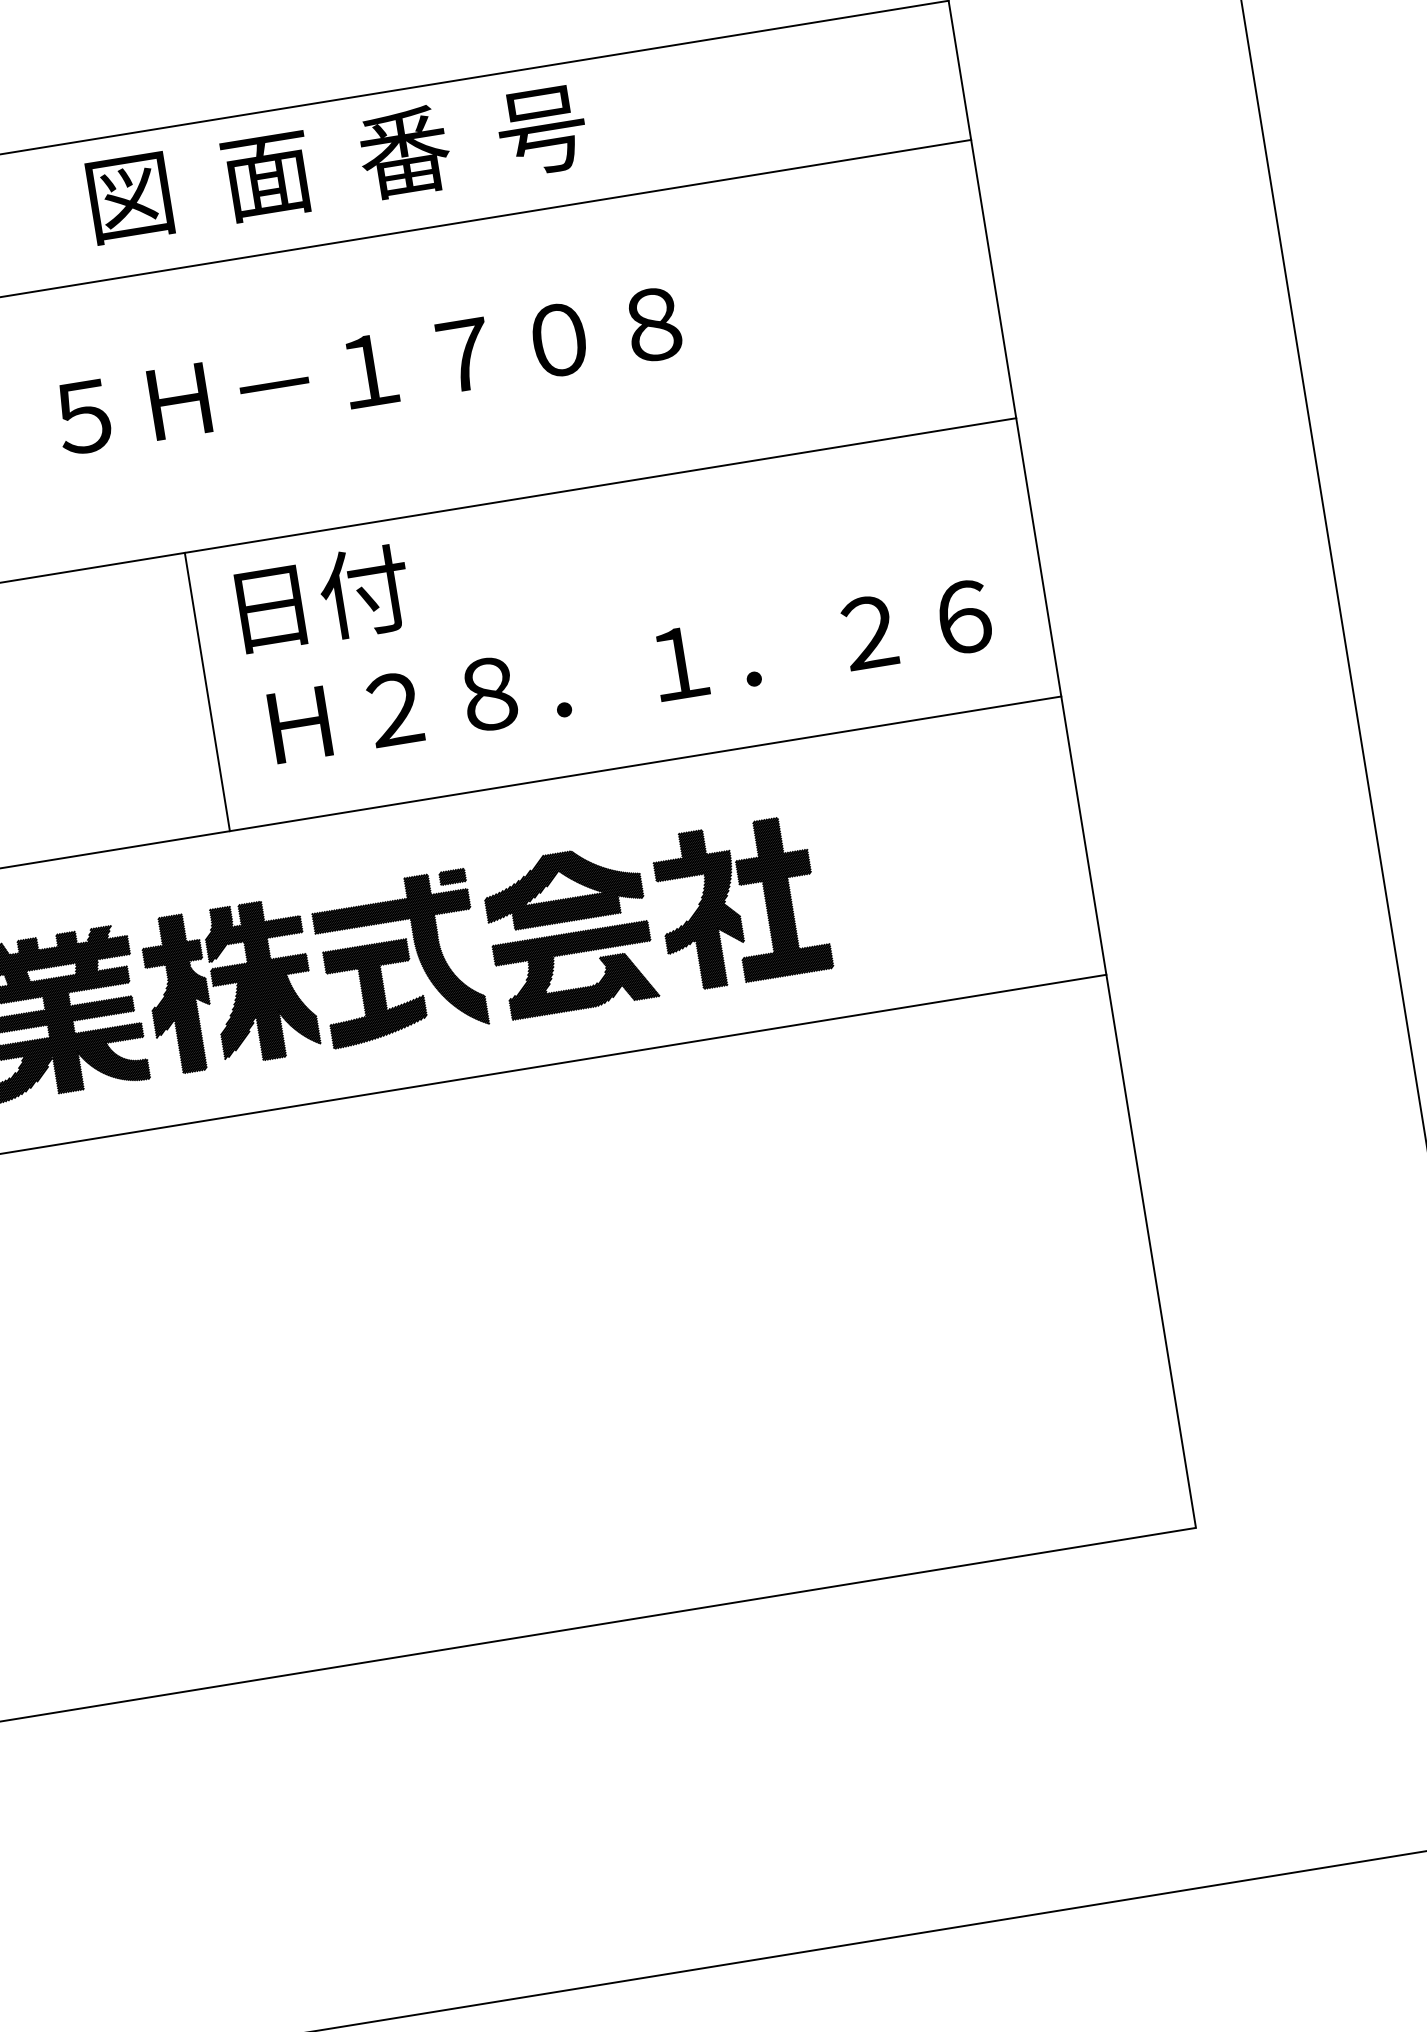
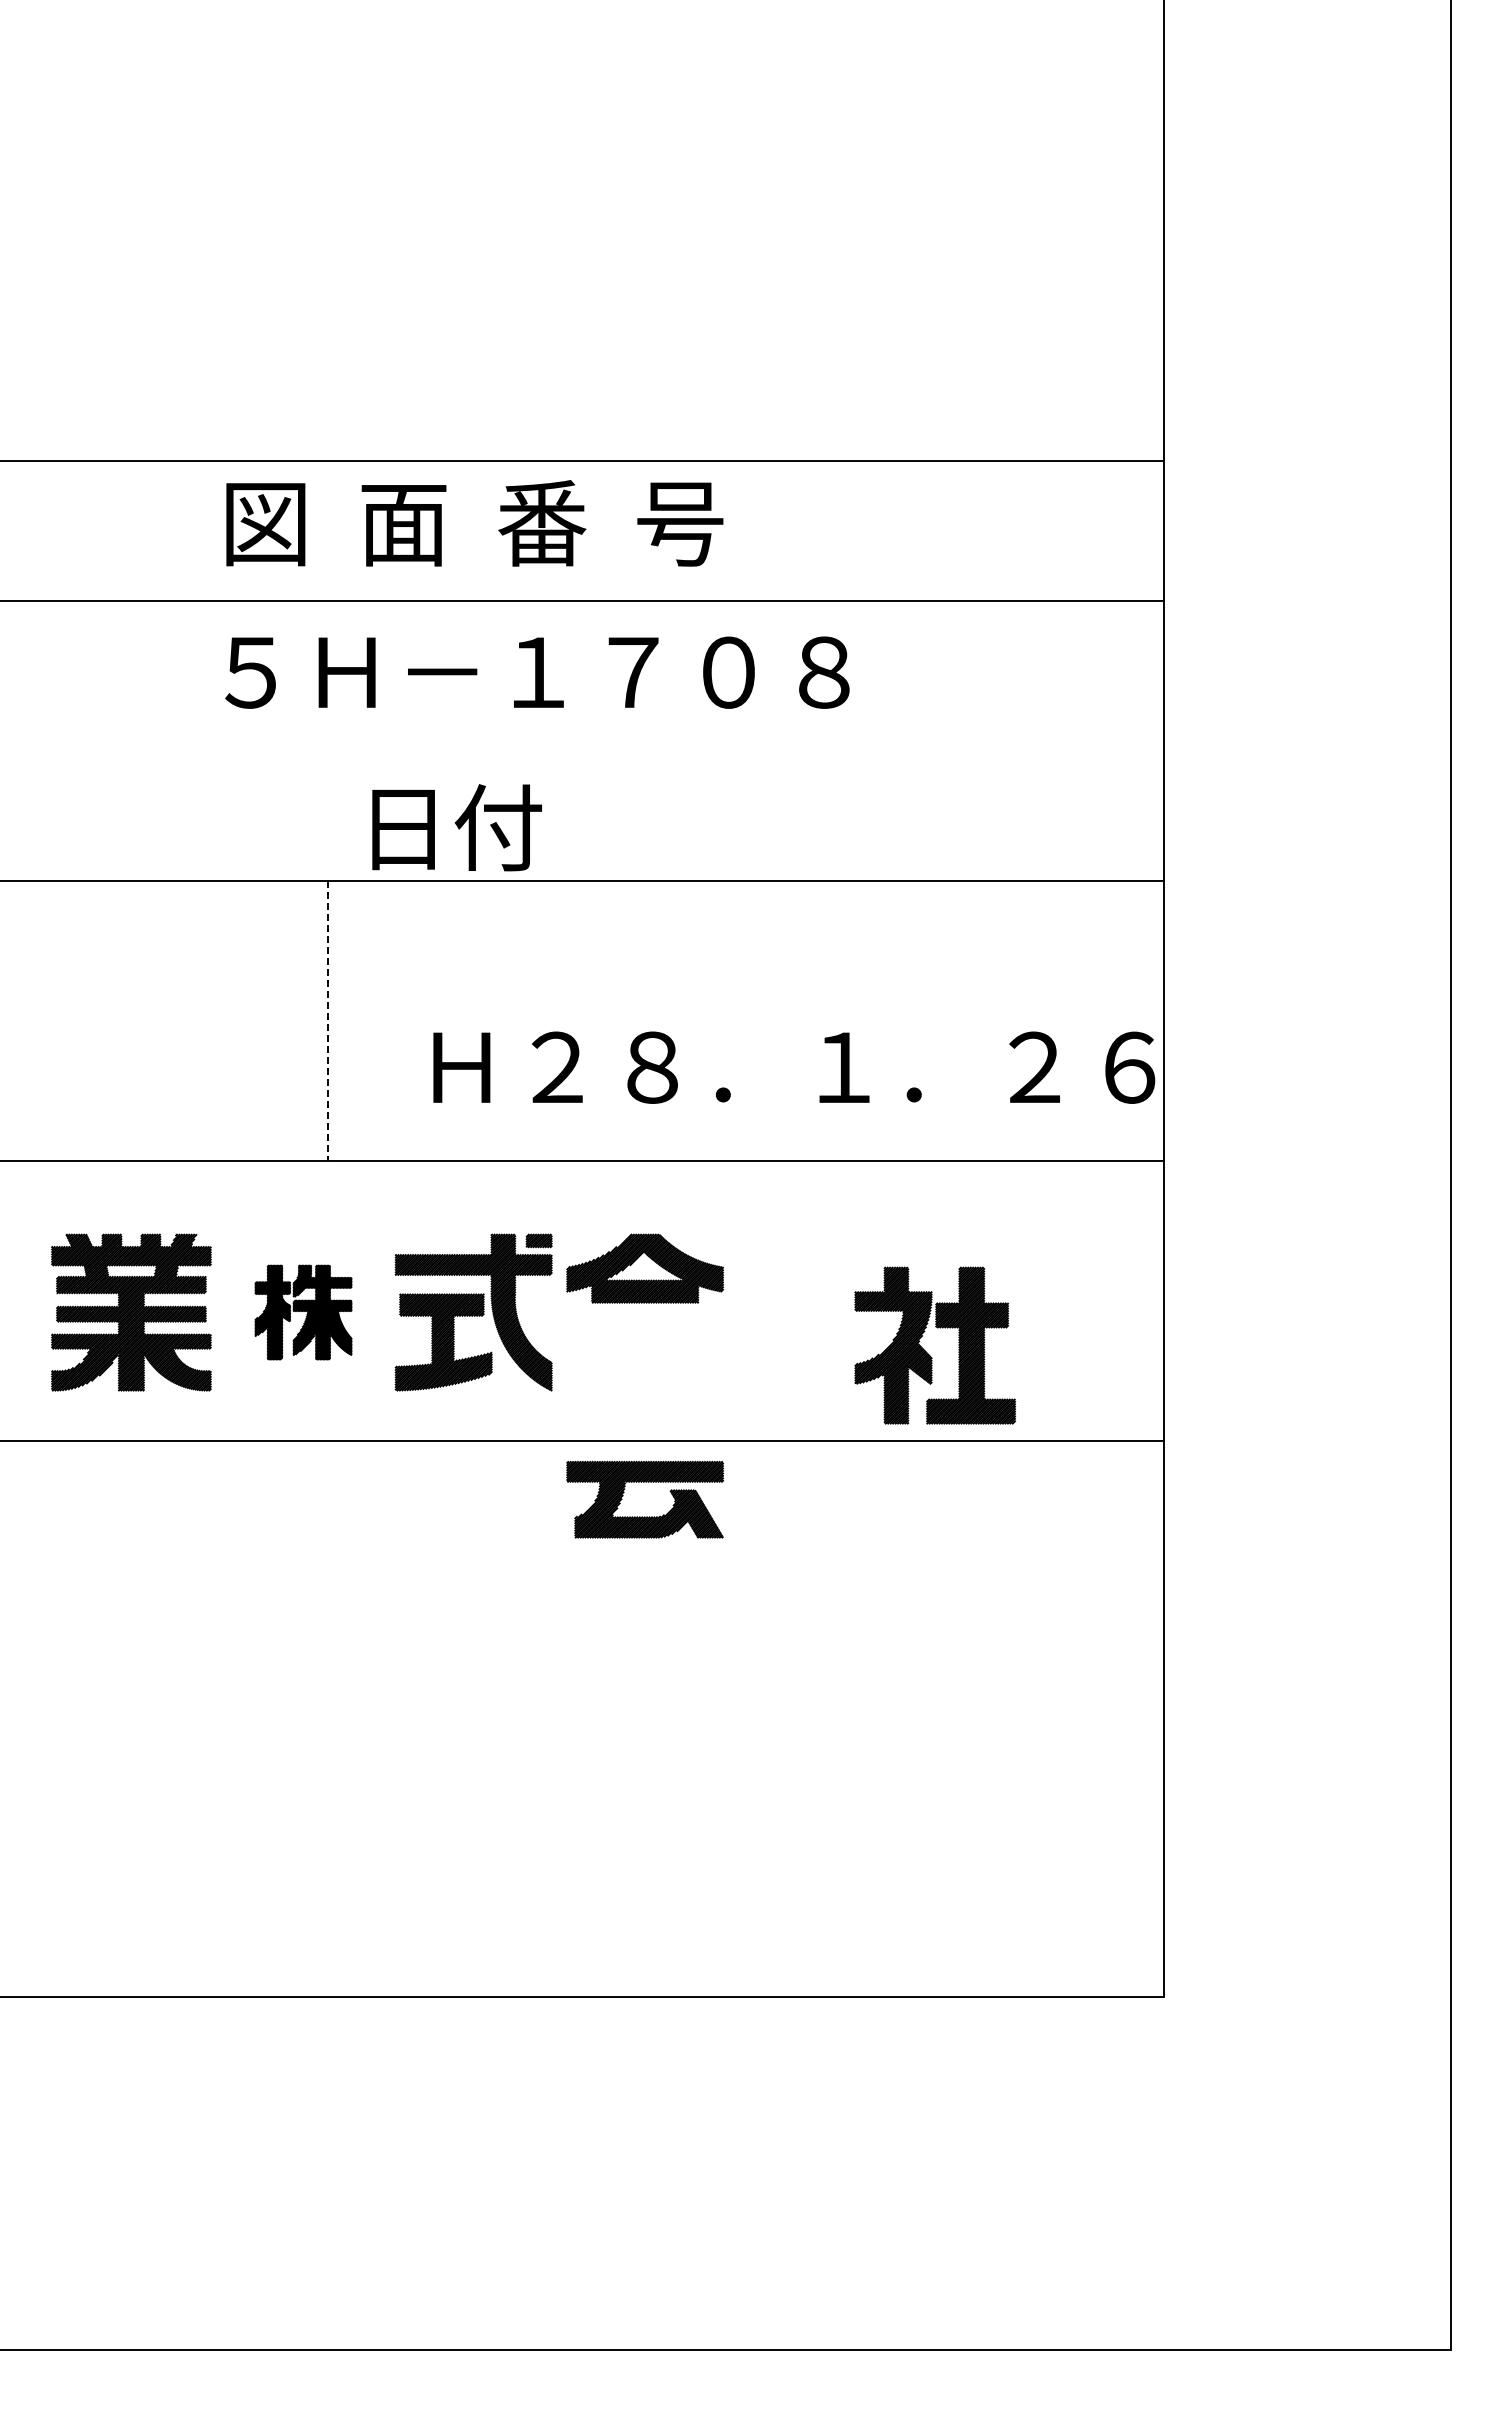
text: (337, 163) -> (474, 523), moved
text: (368, 370) -> (537, 672), moved
text: (323, 598) -> (456, 827), moved
text: (630, 671) -> (794, 1067), moved
line: (207, 691) -> (328, 1020), solid -> dashed
part: (735, 911) -> (927, 1352), moved
part: (572, 954) -> (644, 1482), moved
part: (229, 986) -> (303, 1312), size x0.6

